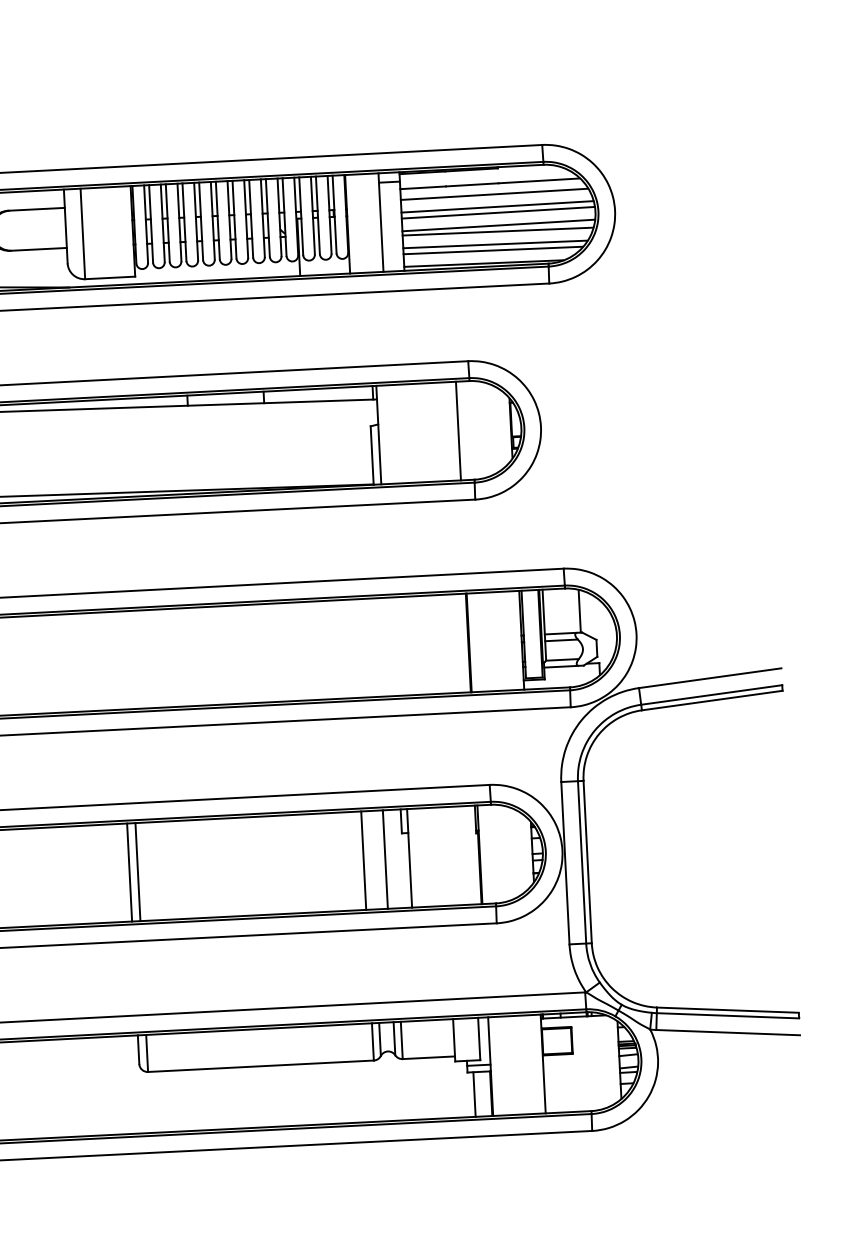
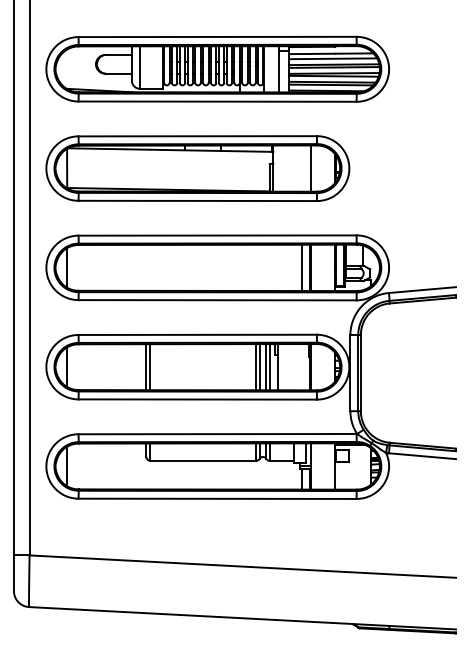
line: (451, 642) -> (302, 267), added
line: (392, 859) -> (269, 367), added
line: (370, 860) -> (259, 367), added

